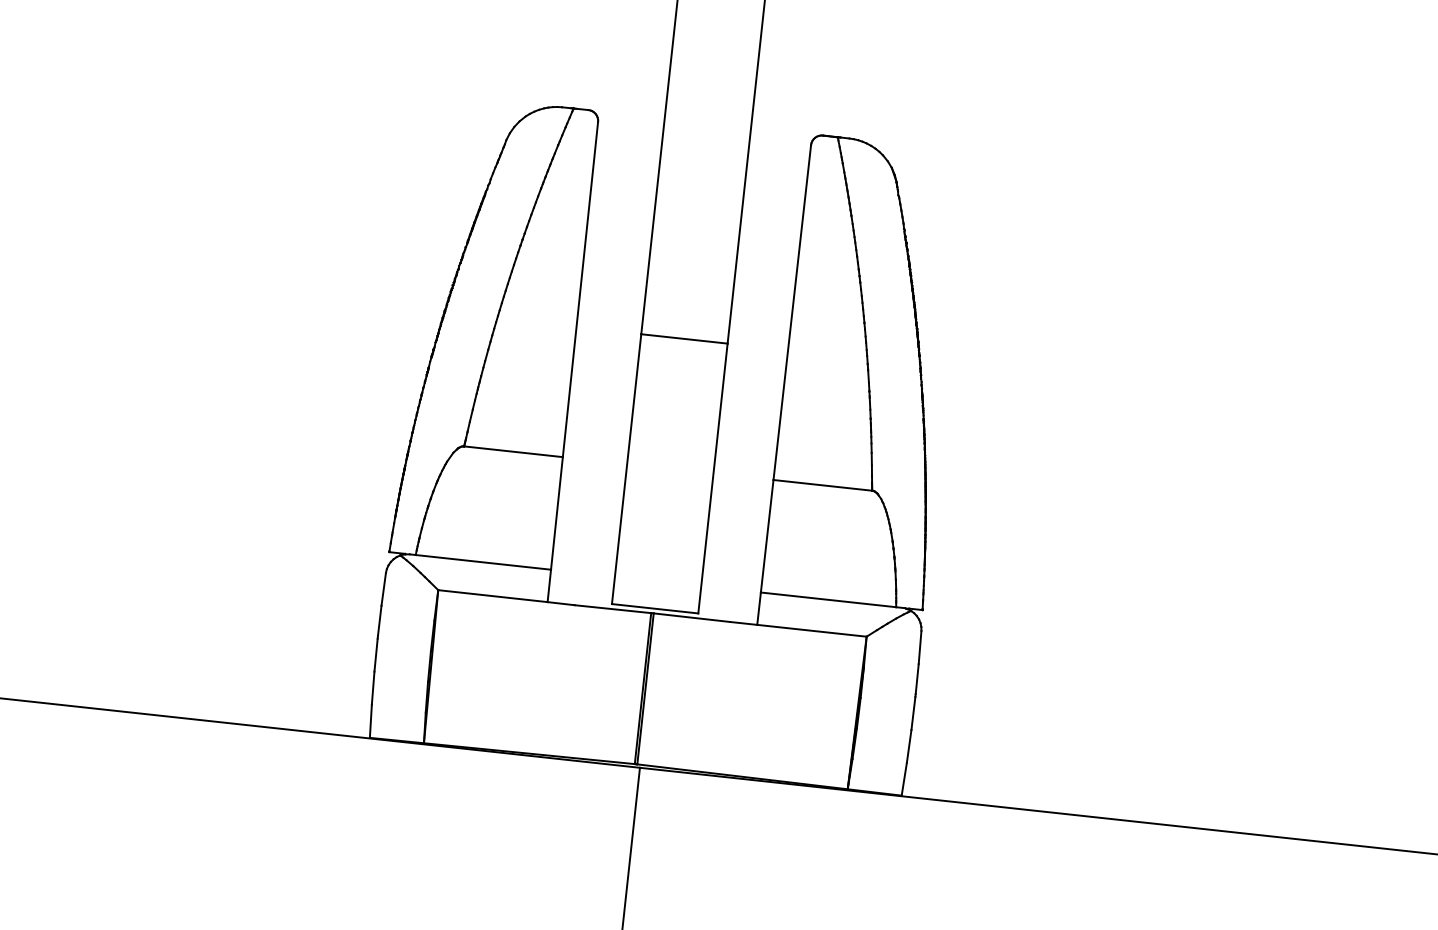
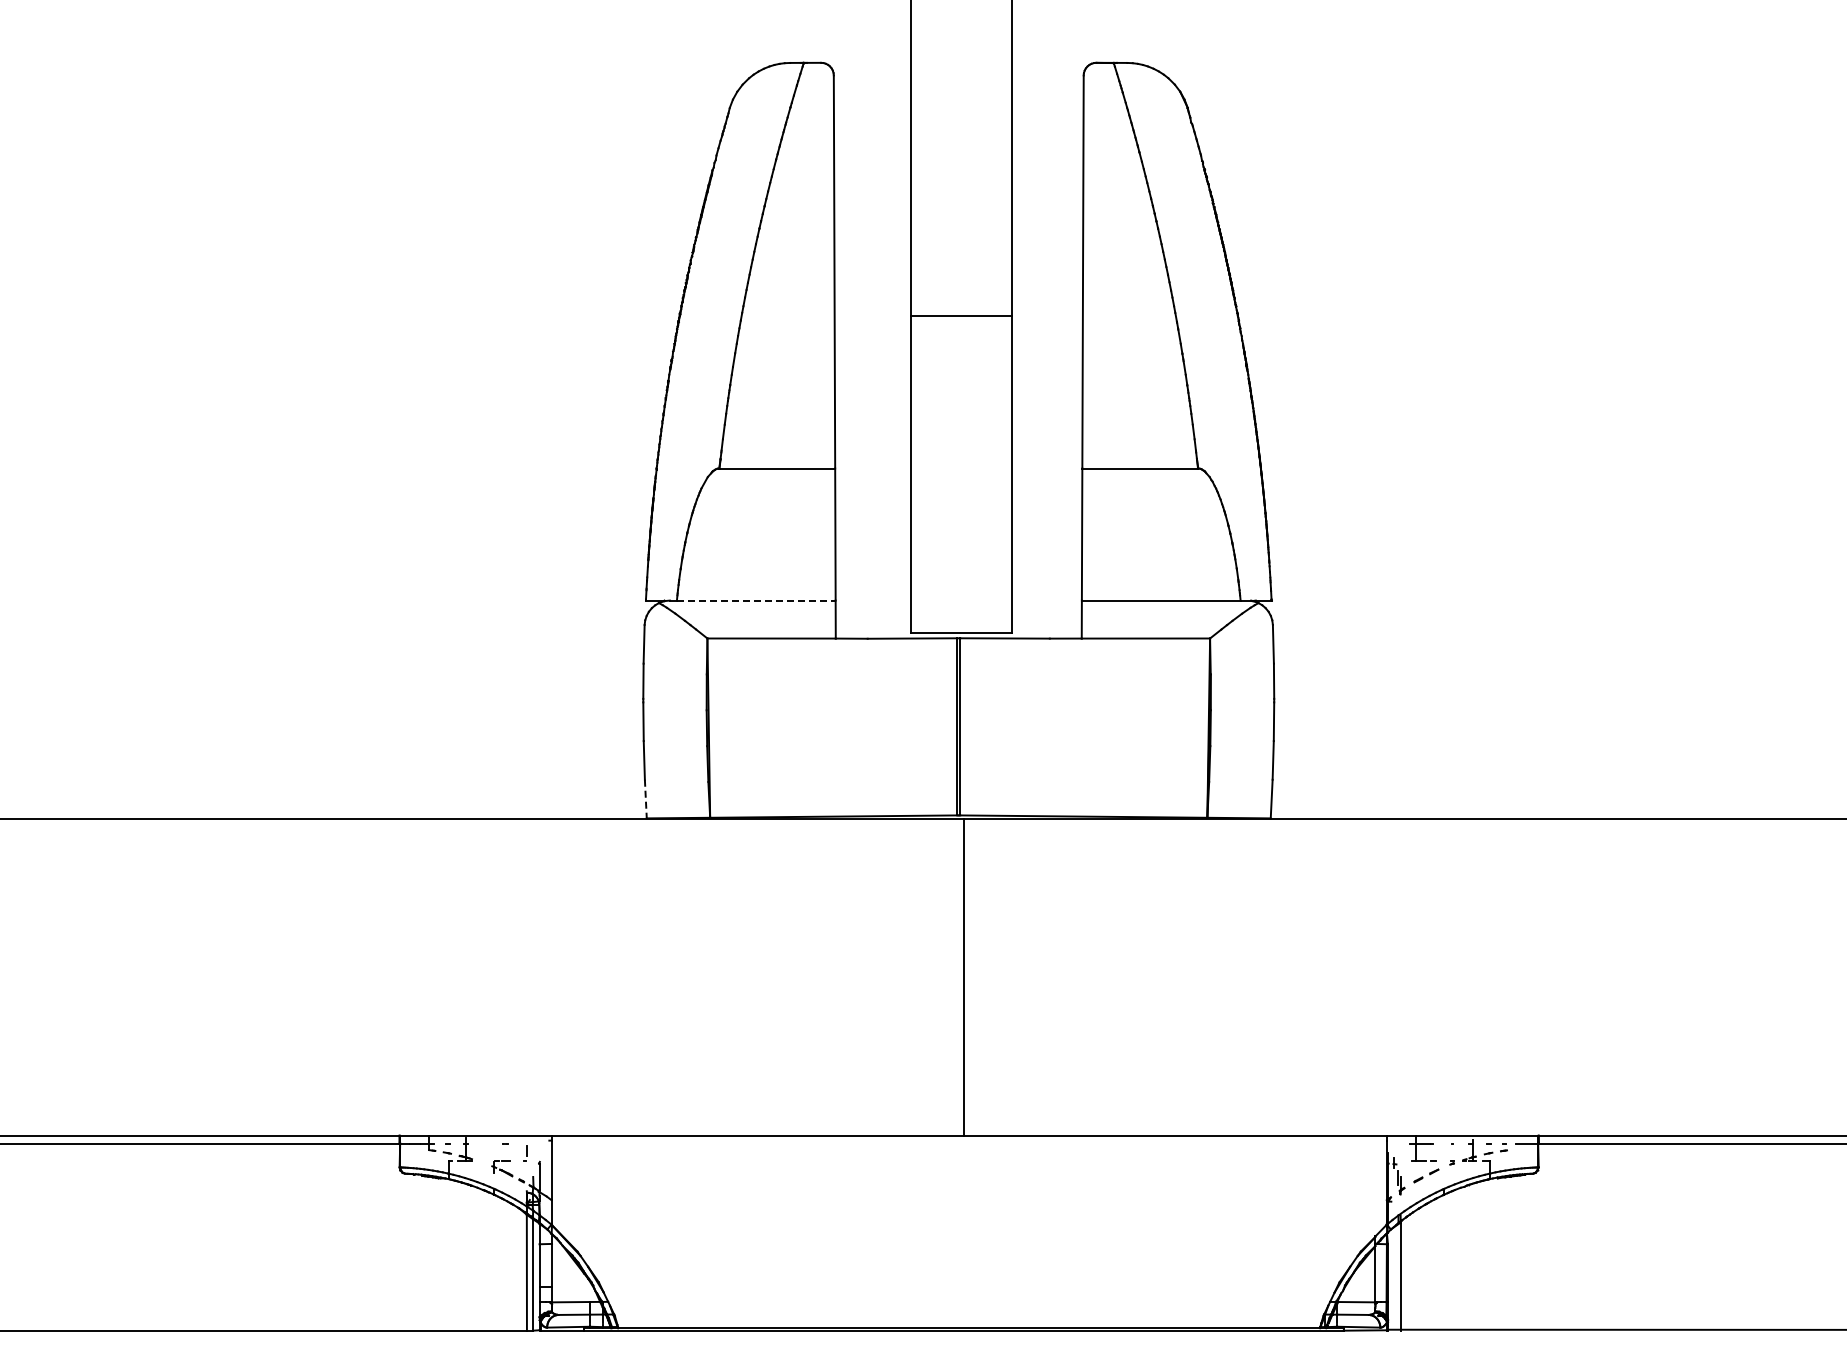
line: (483, 562) -> (756, 600), solid -> dashed
line: (370, 721) -> (645, 799), solid -> dashed

